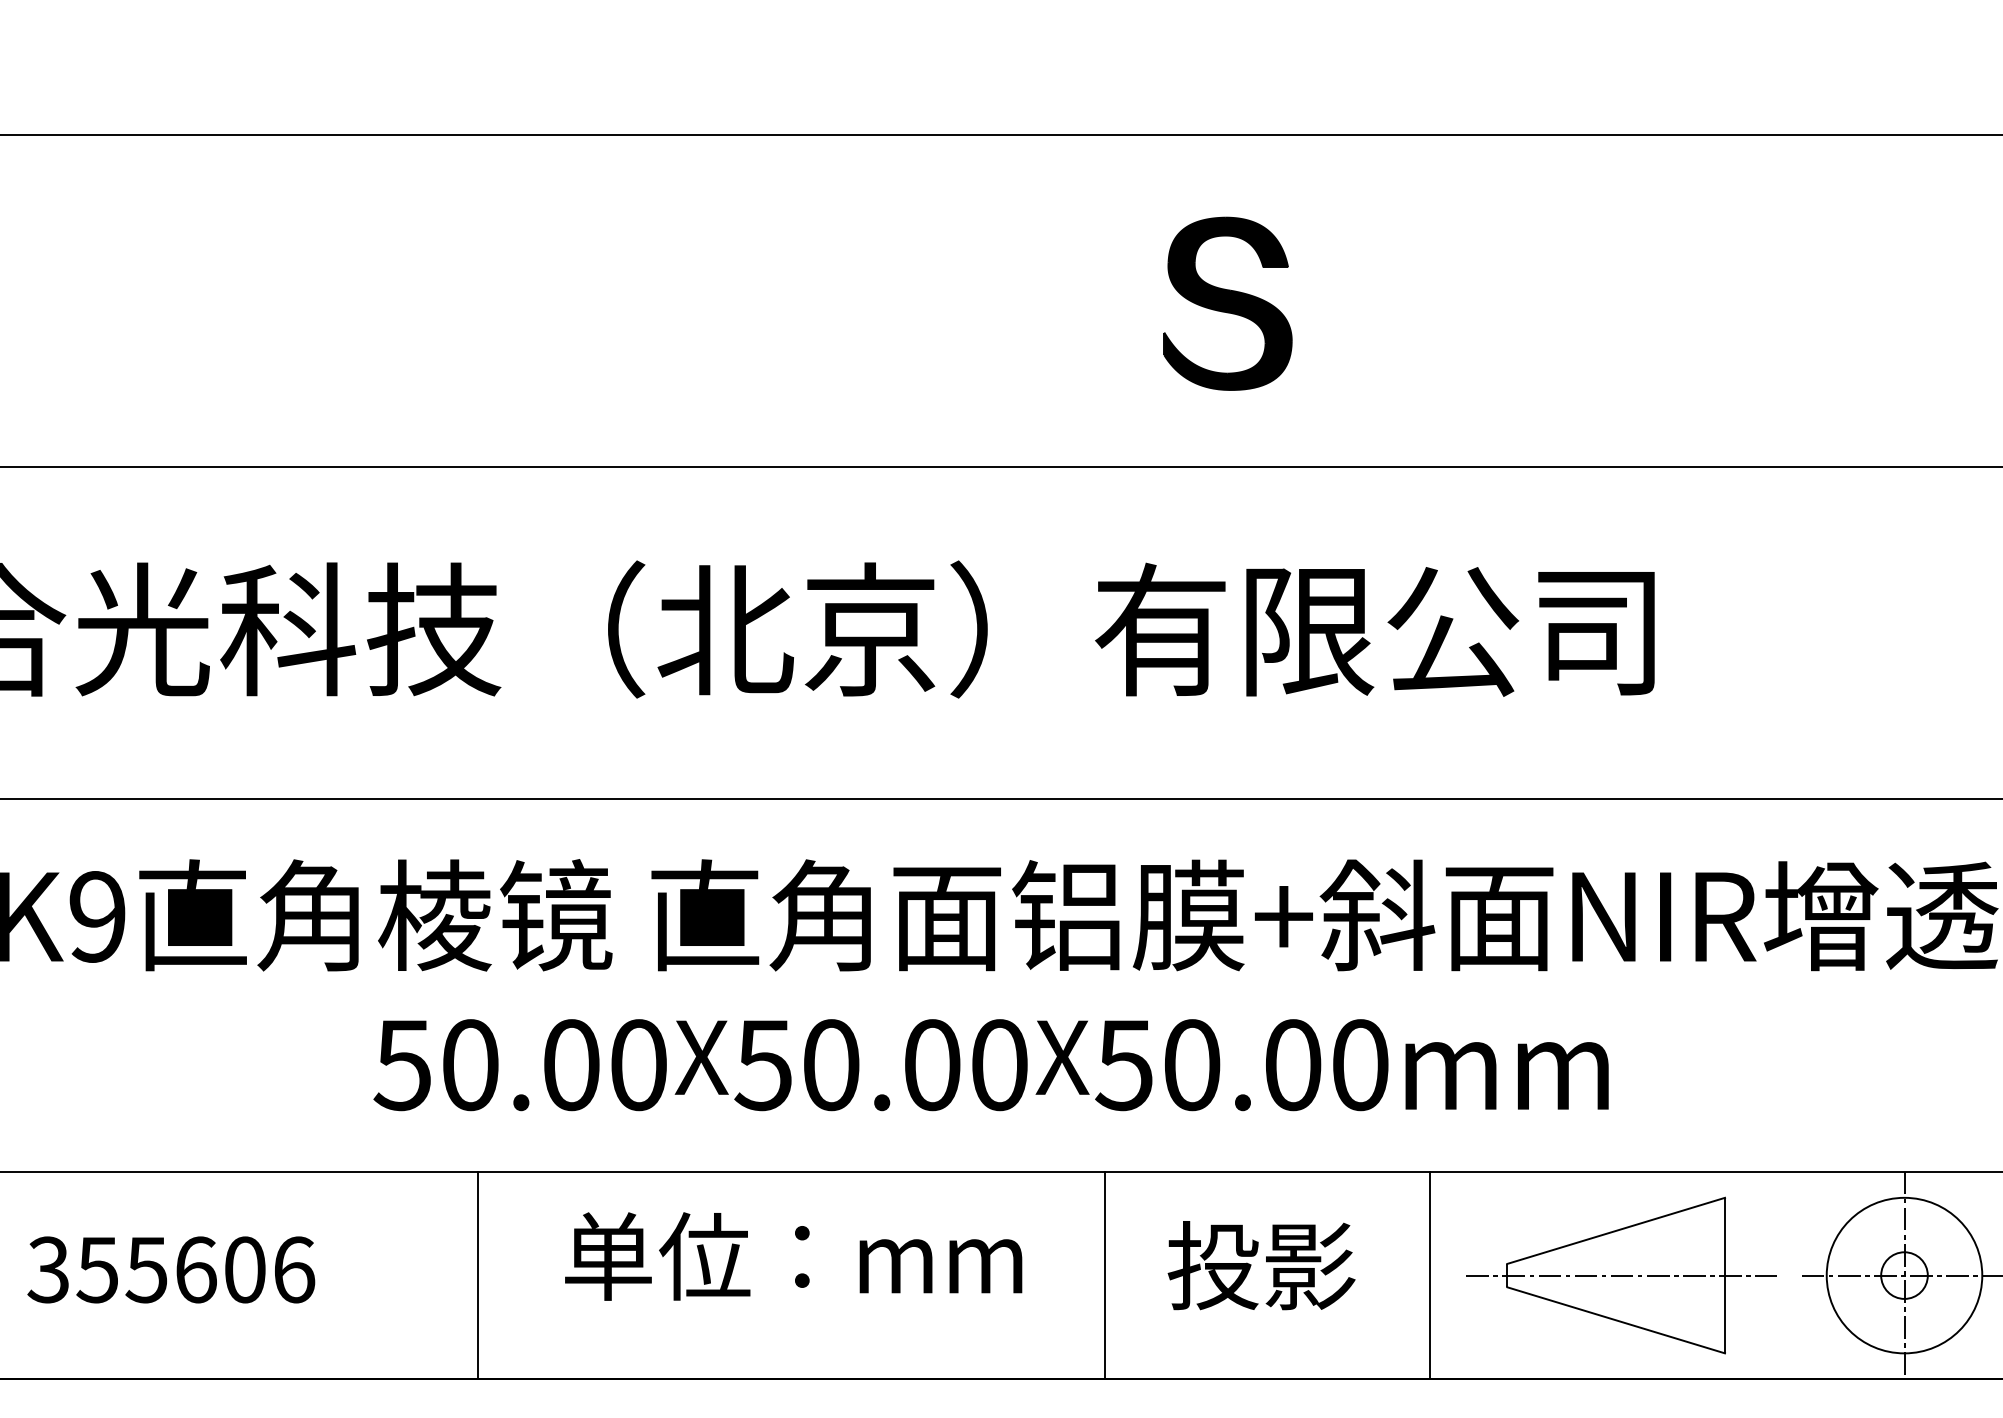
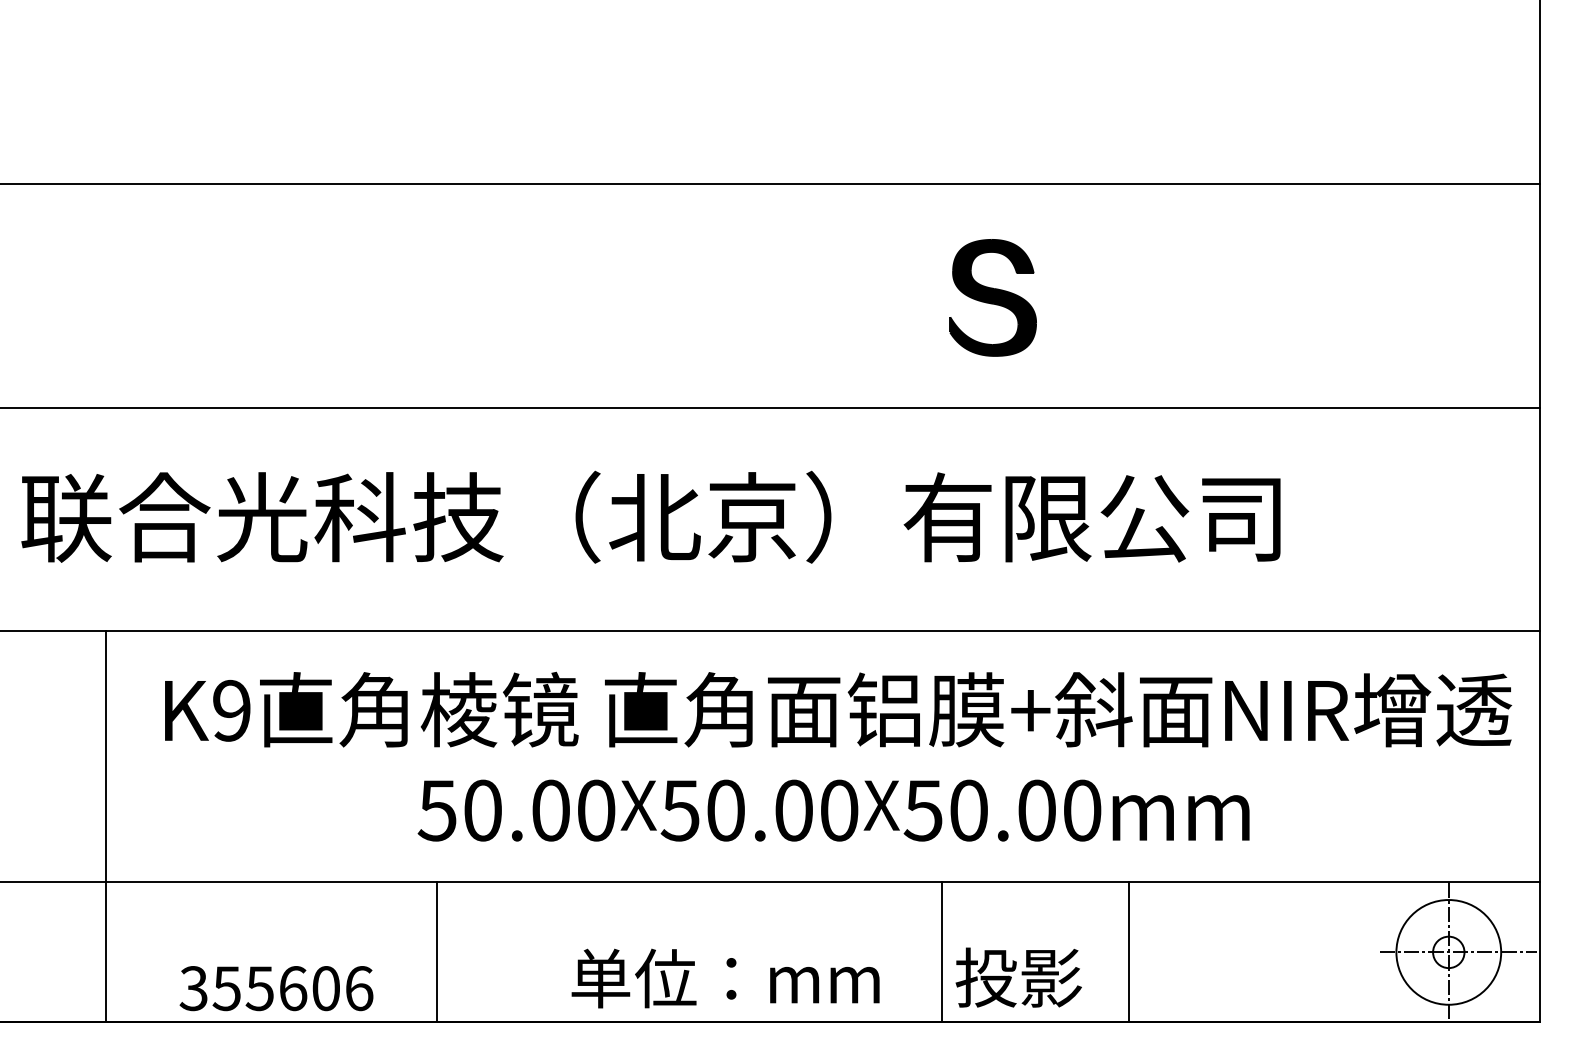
text: (793, 1256) -> (725, 978), moved
text: (1261, 1265) -> (1018, 977), moved
text: (171, 1269) -> (276, 988), moved
line: (478, 1275) -> (437, 952), moved
line: (1105, 1275) -> (942, 952), moved
part: (1621, 1275) -> (1258, 952), removed

